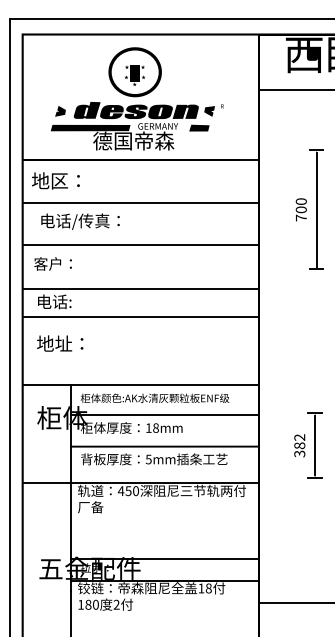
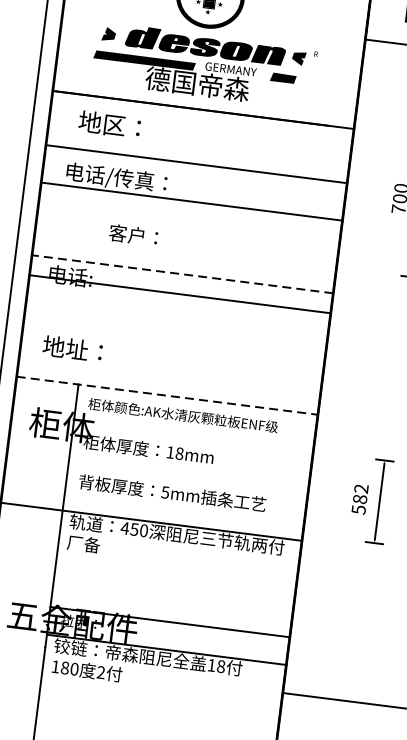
text: (55, 180) -> (109, 124), moved
line: (141, 245) -> (192, 201), moved
text: (52, 263) -> (132, 234), moved
line: (140, 289) -> (182, 274), solid -> dashed
line: (140, 316) -> (179, 293), moved
text: (60, 343) -> (73, 348), moved
line: (141, 384) -> (168, 395), solid -> dashed
line: (164, 415) -> (192, 438), removed
line: (164, 446) -> (187, 478), removed
text: (299, 453) -> (358, 509), 382 -> 582

